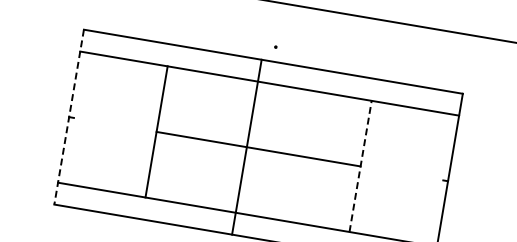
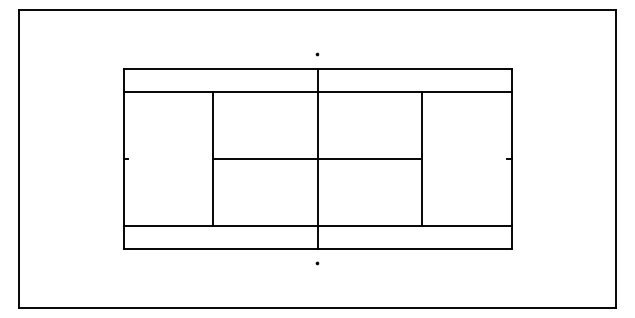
line: (69, 117) -> (123, 159), dashed -> solid
line: (246, 146) -> (317, 158), moved
line: (360, 165) -> (421, 158), dashed -> solid

